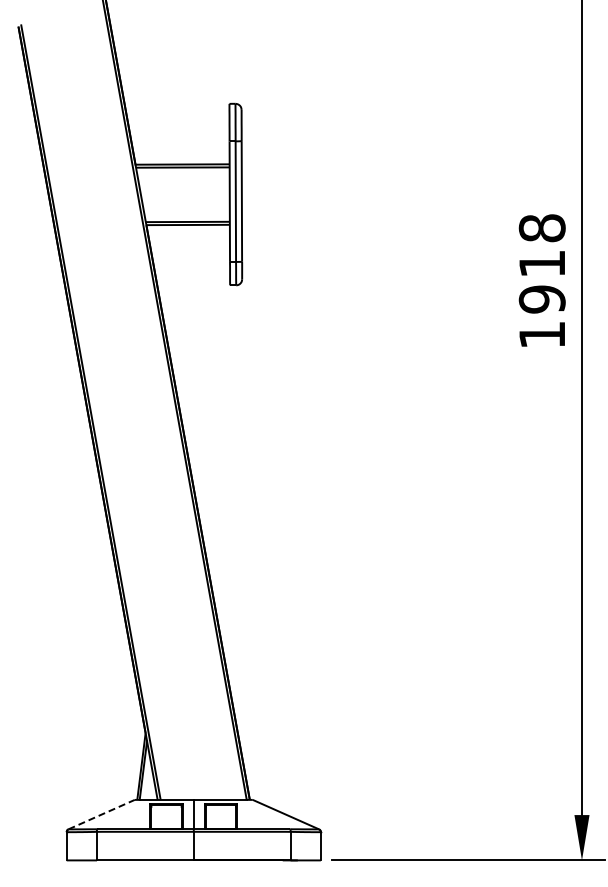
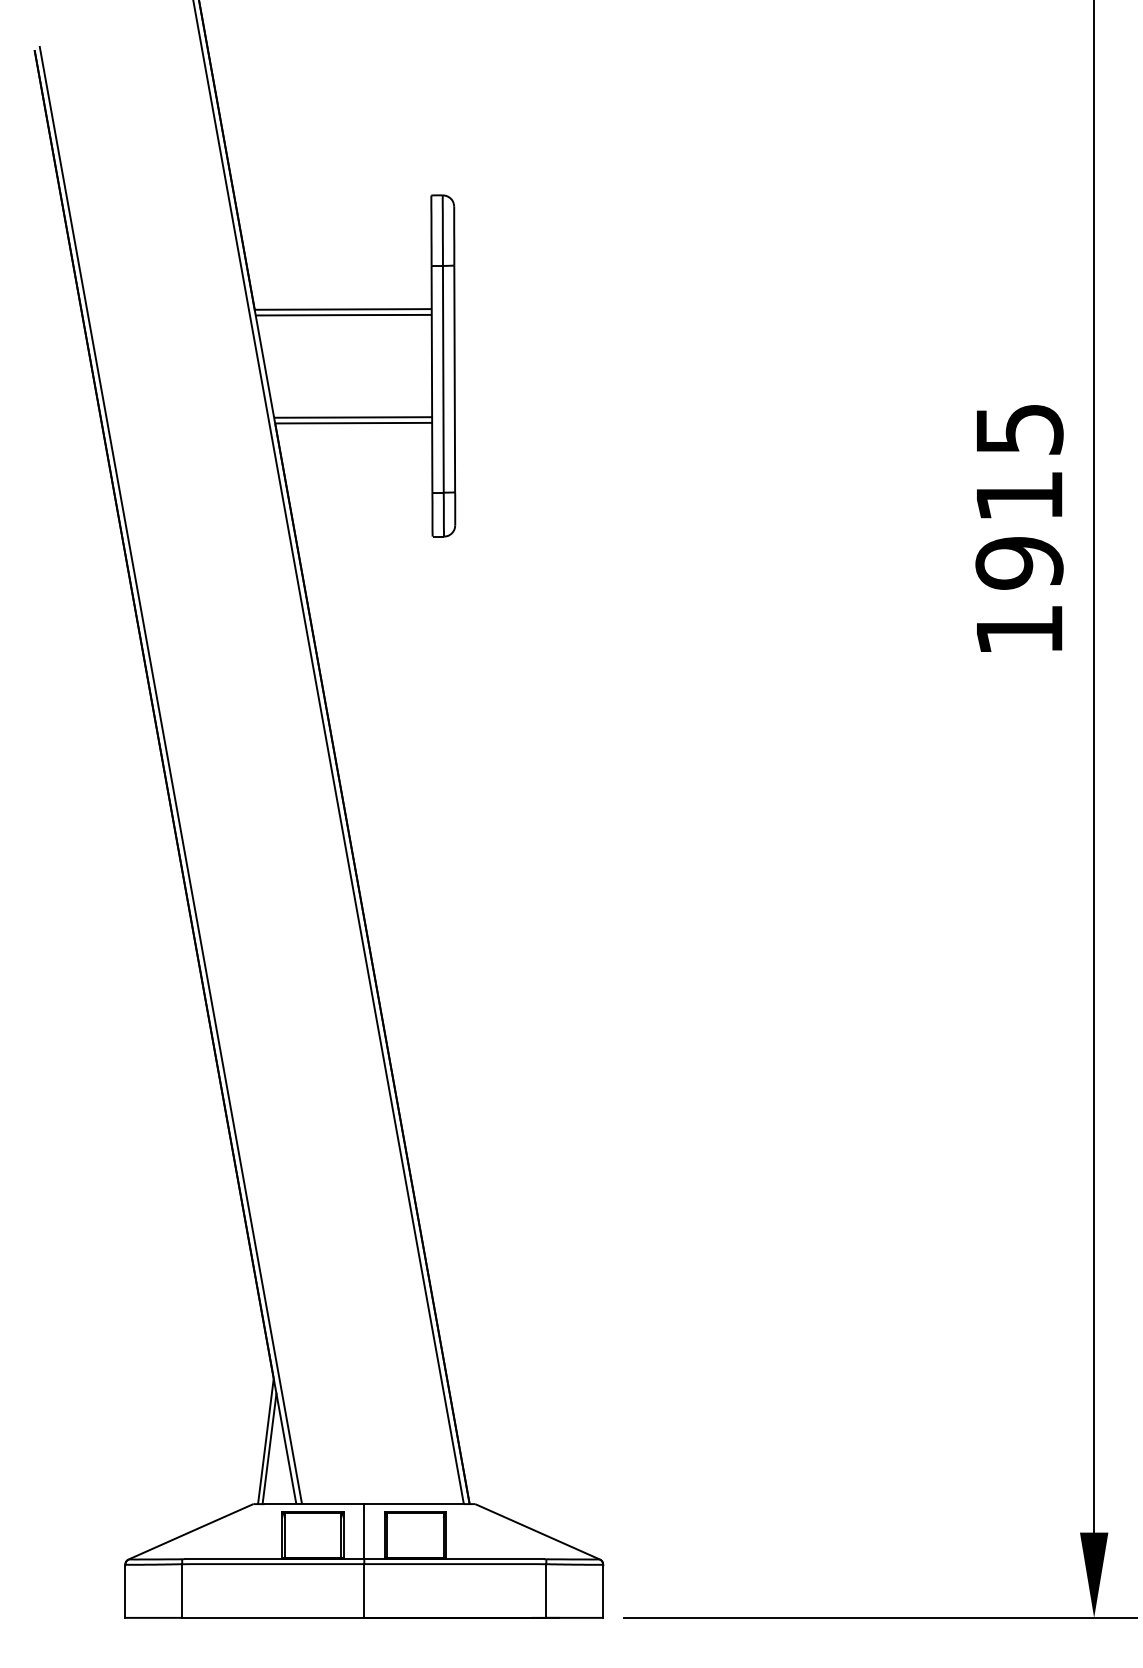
text: (541, 228) -> (1018, 429), 1918 -> 1915
line: (102, 814) -> (192, 1531), dashed -> solid

